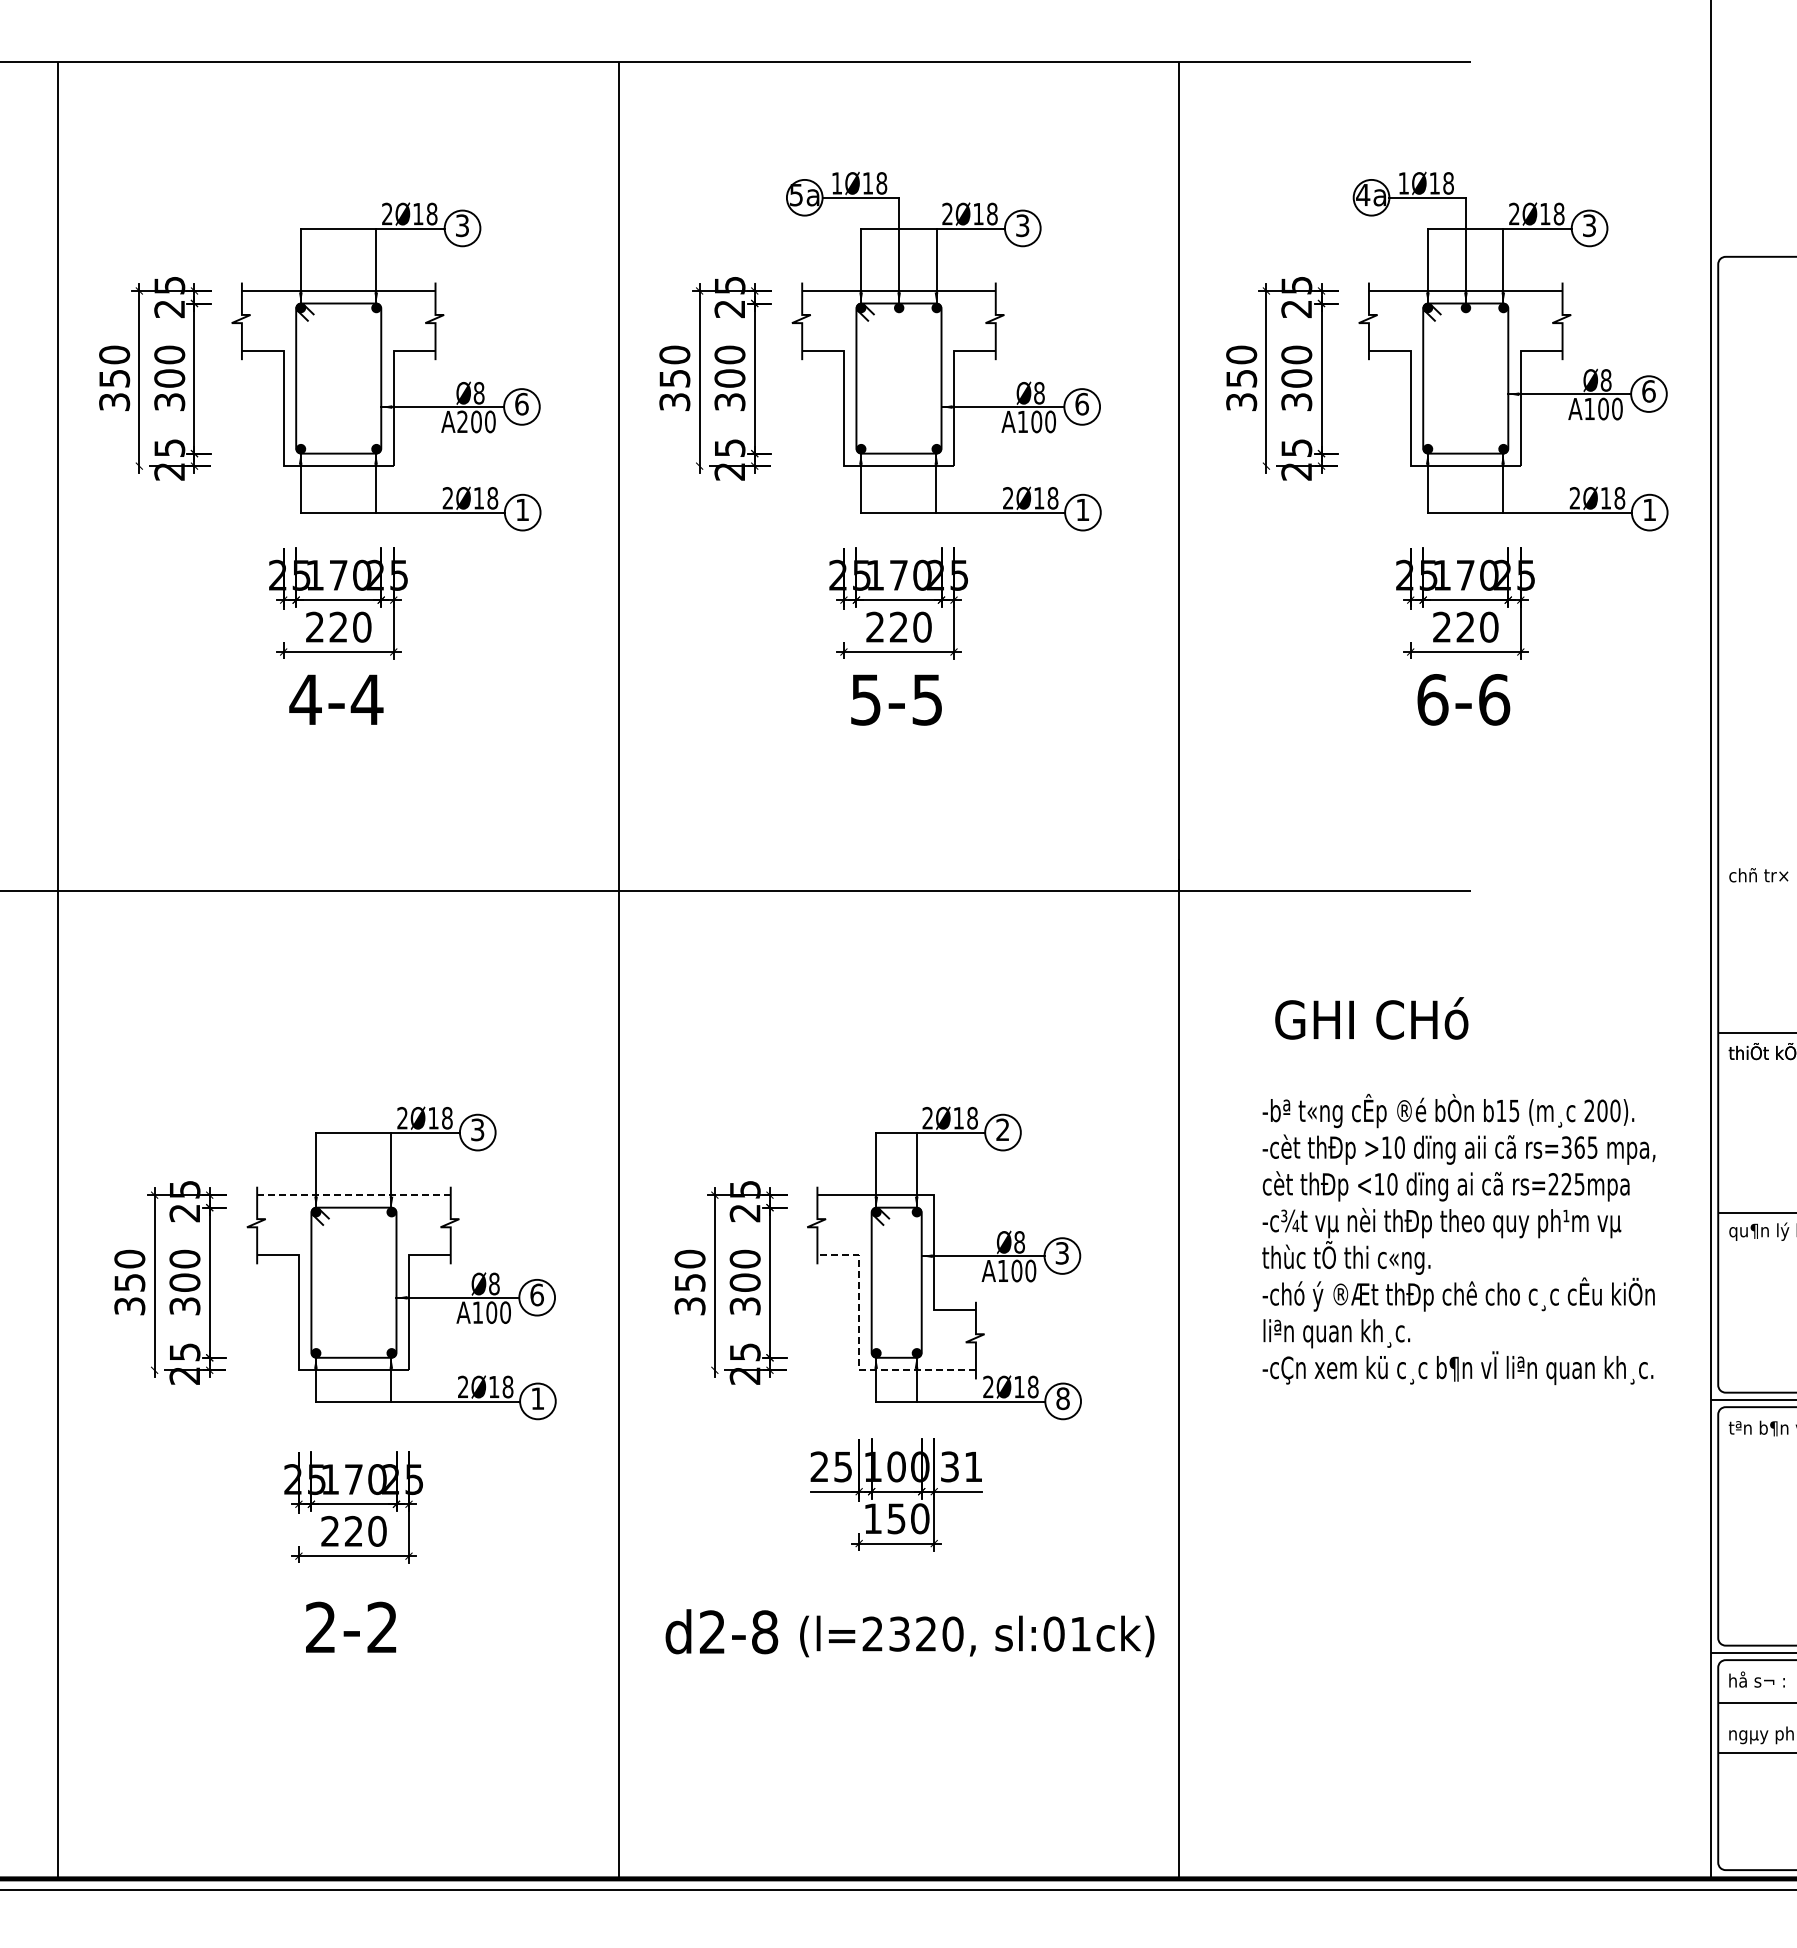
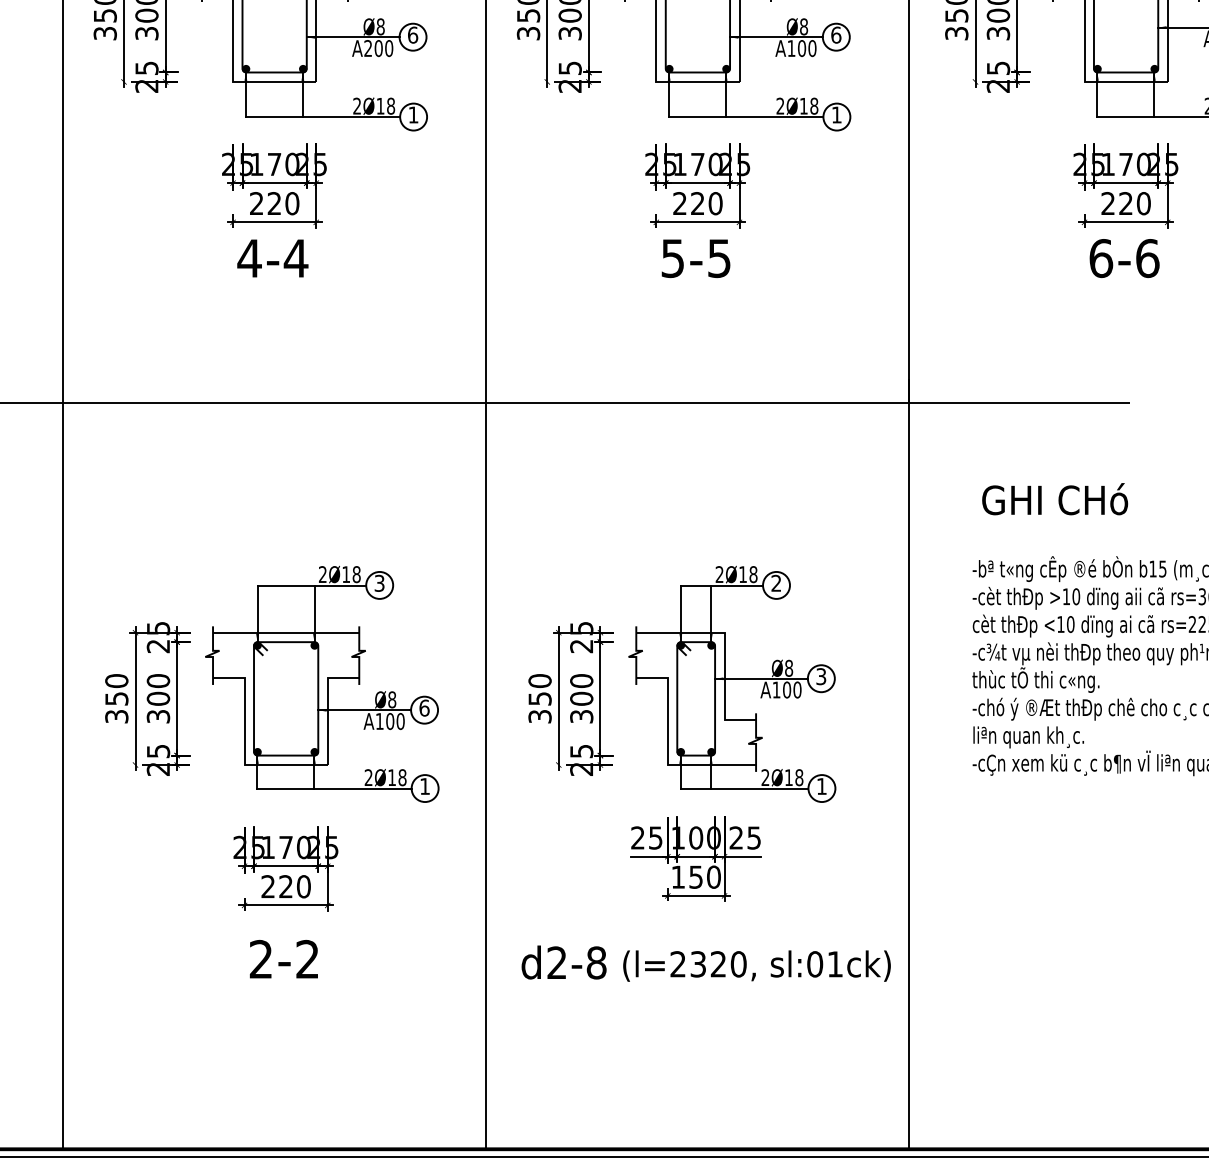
line: (353, 1195) -> (285, 632), dashed -> solid
line: (859, 1349) -> (668, 749), dashed -> solid
text: (1062, 1398) -> (821, 786), 8 -> 1
text: (961, 1466) -> (745, 837), 31 -> 25

